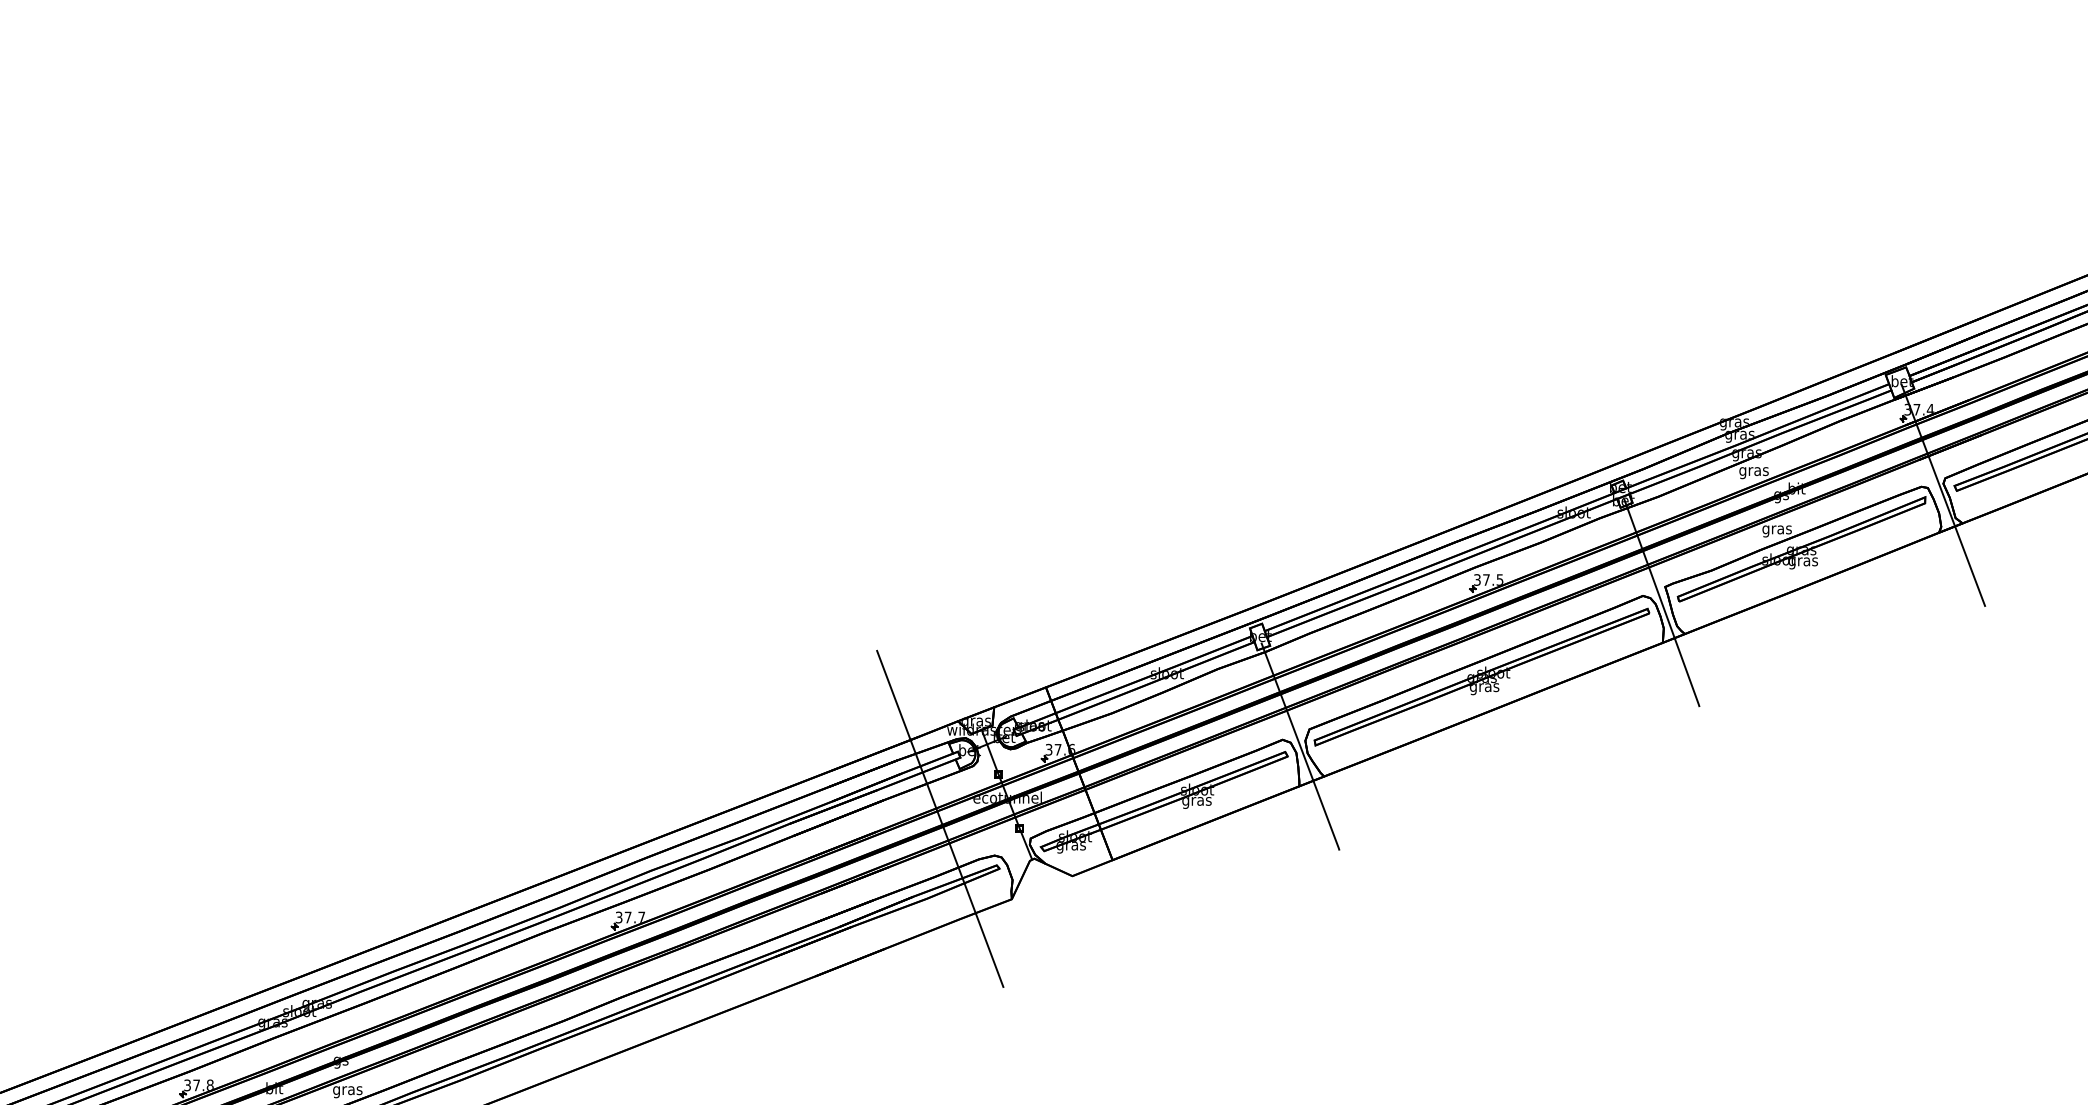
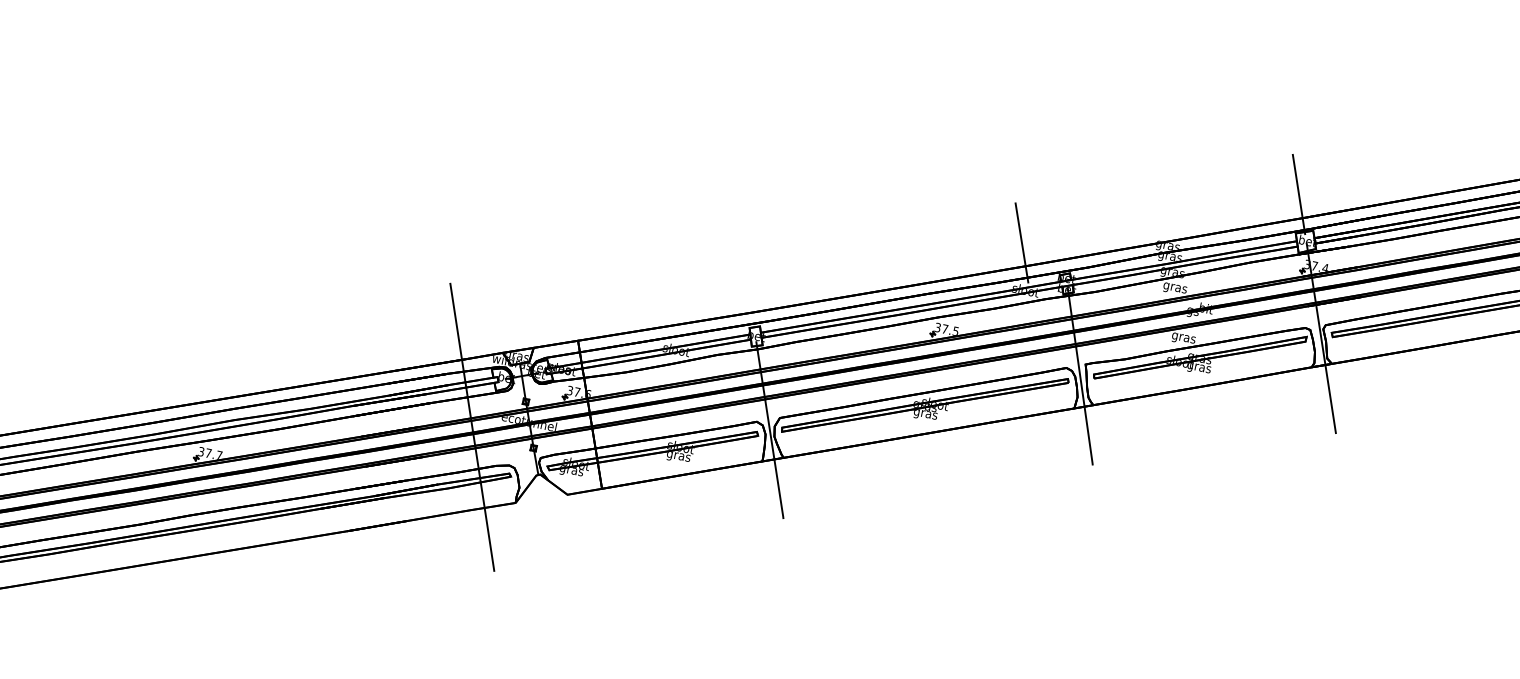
line: (1879, 326) -> (1298, 193), added
line: (1557, 456) -> (1022, 243), added

